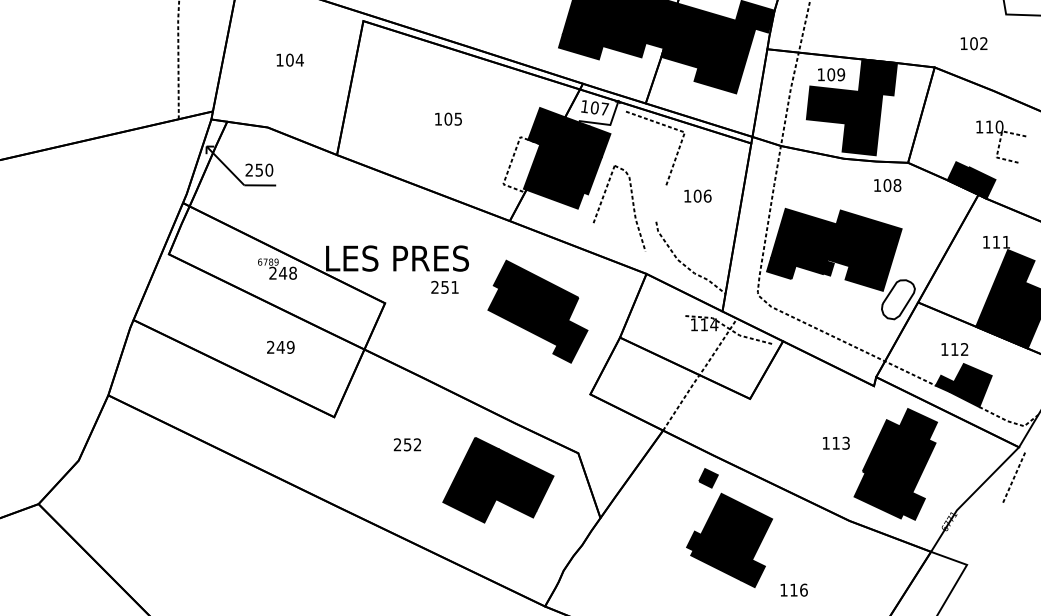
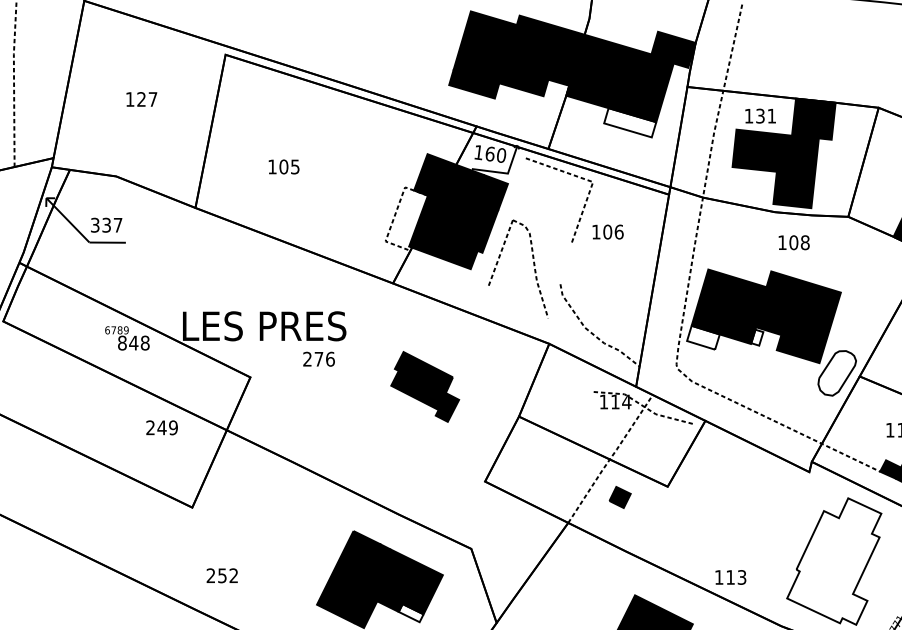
text: (294, 59) -> (146, 98), 104 -> 127
text: (836, 74) -> (766, 115), 109 -> 131
fill: (717, 80) -> (630, 122), removed
text: (600, 108) -> (496, 154), 107 -> 160
text: (448, 118) -> (284, 166), moved
text: (259, 169) -> (106, 224), 250 -> 337
text: (887, 185) -> (793, 242), moved
text: (697, 195) -> (607, 231), moved
fill: (781, 268) -> (703, 337), removed
fill: (828, 268) -> (757, 337), removed
text: (272, 272) -> (121, 342), 248 -> 848
text: (450, 286) -> (325, 358), 251 -> 276
part: (537, 311) -> (424, 386), size x0.6
text: (280, 346) -> (161, 426), moved
text: (836, 442) -> (731, 576), moved
text: (406, 444) -> (221, 575), moved
fill: (895, 464) -> (833, 561), removed
part: (708, 478) -> (620, 497), moved
fill: (525, 509) -> (410, 613), removed

